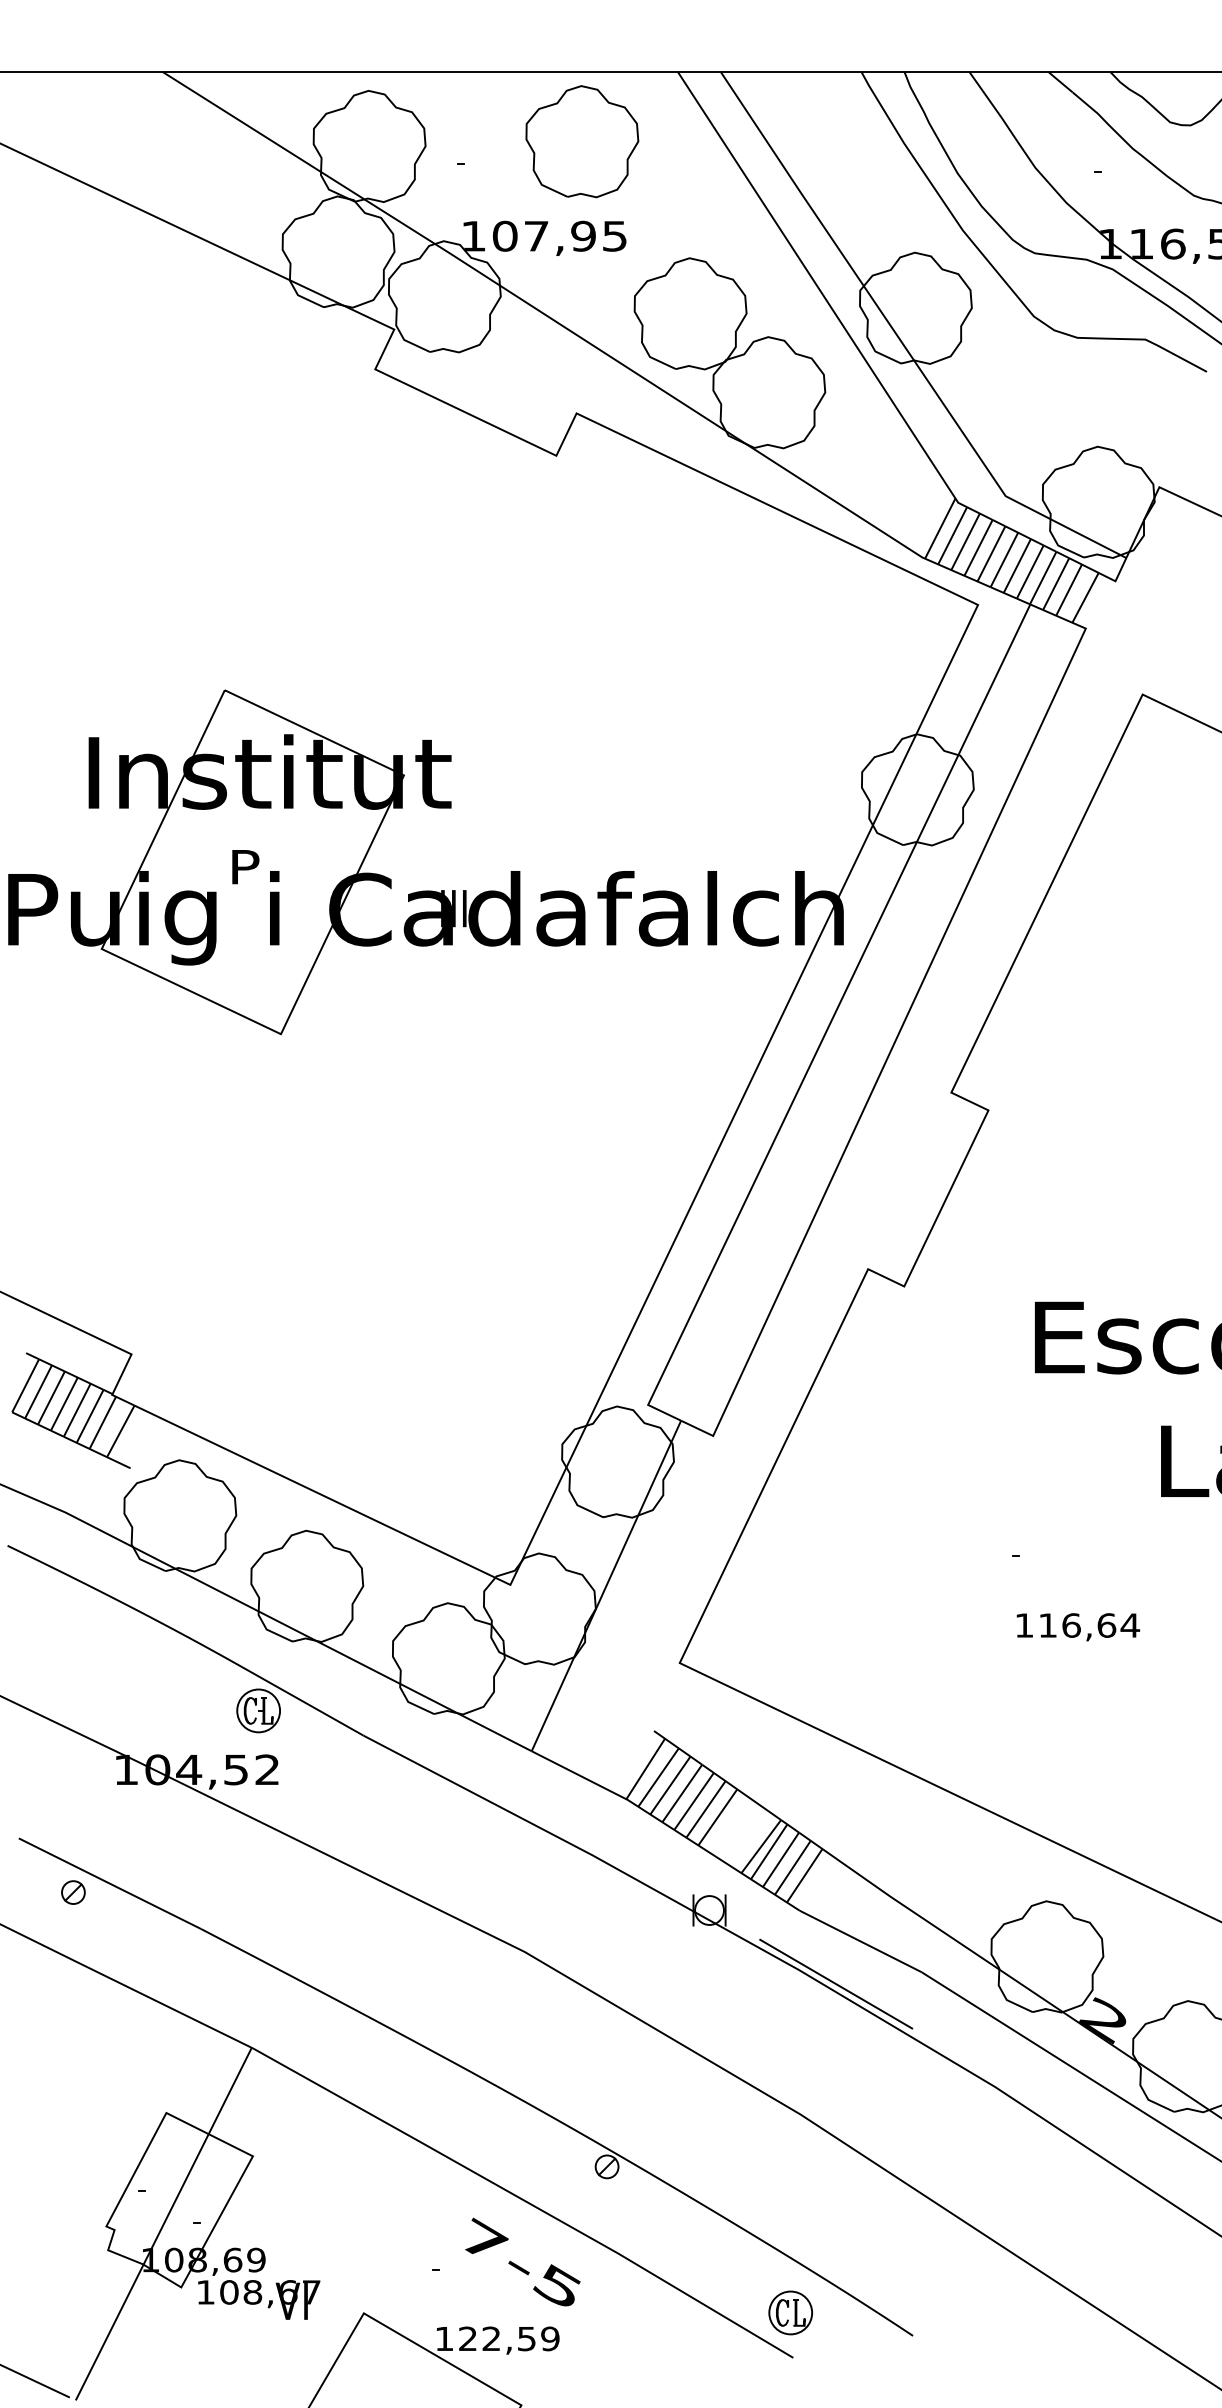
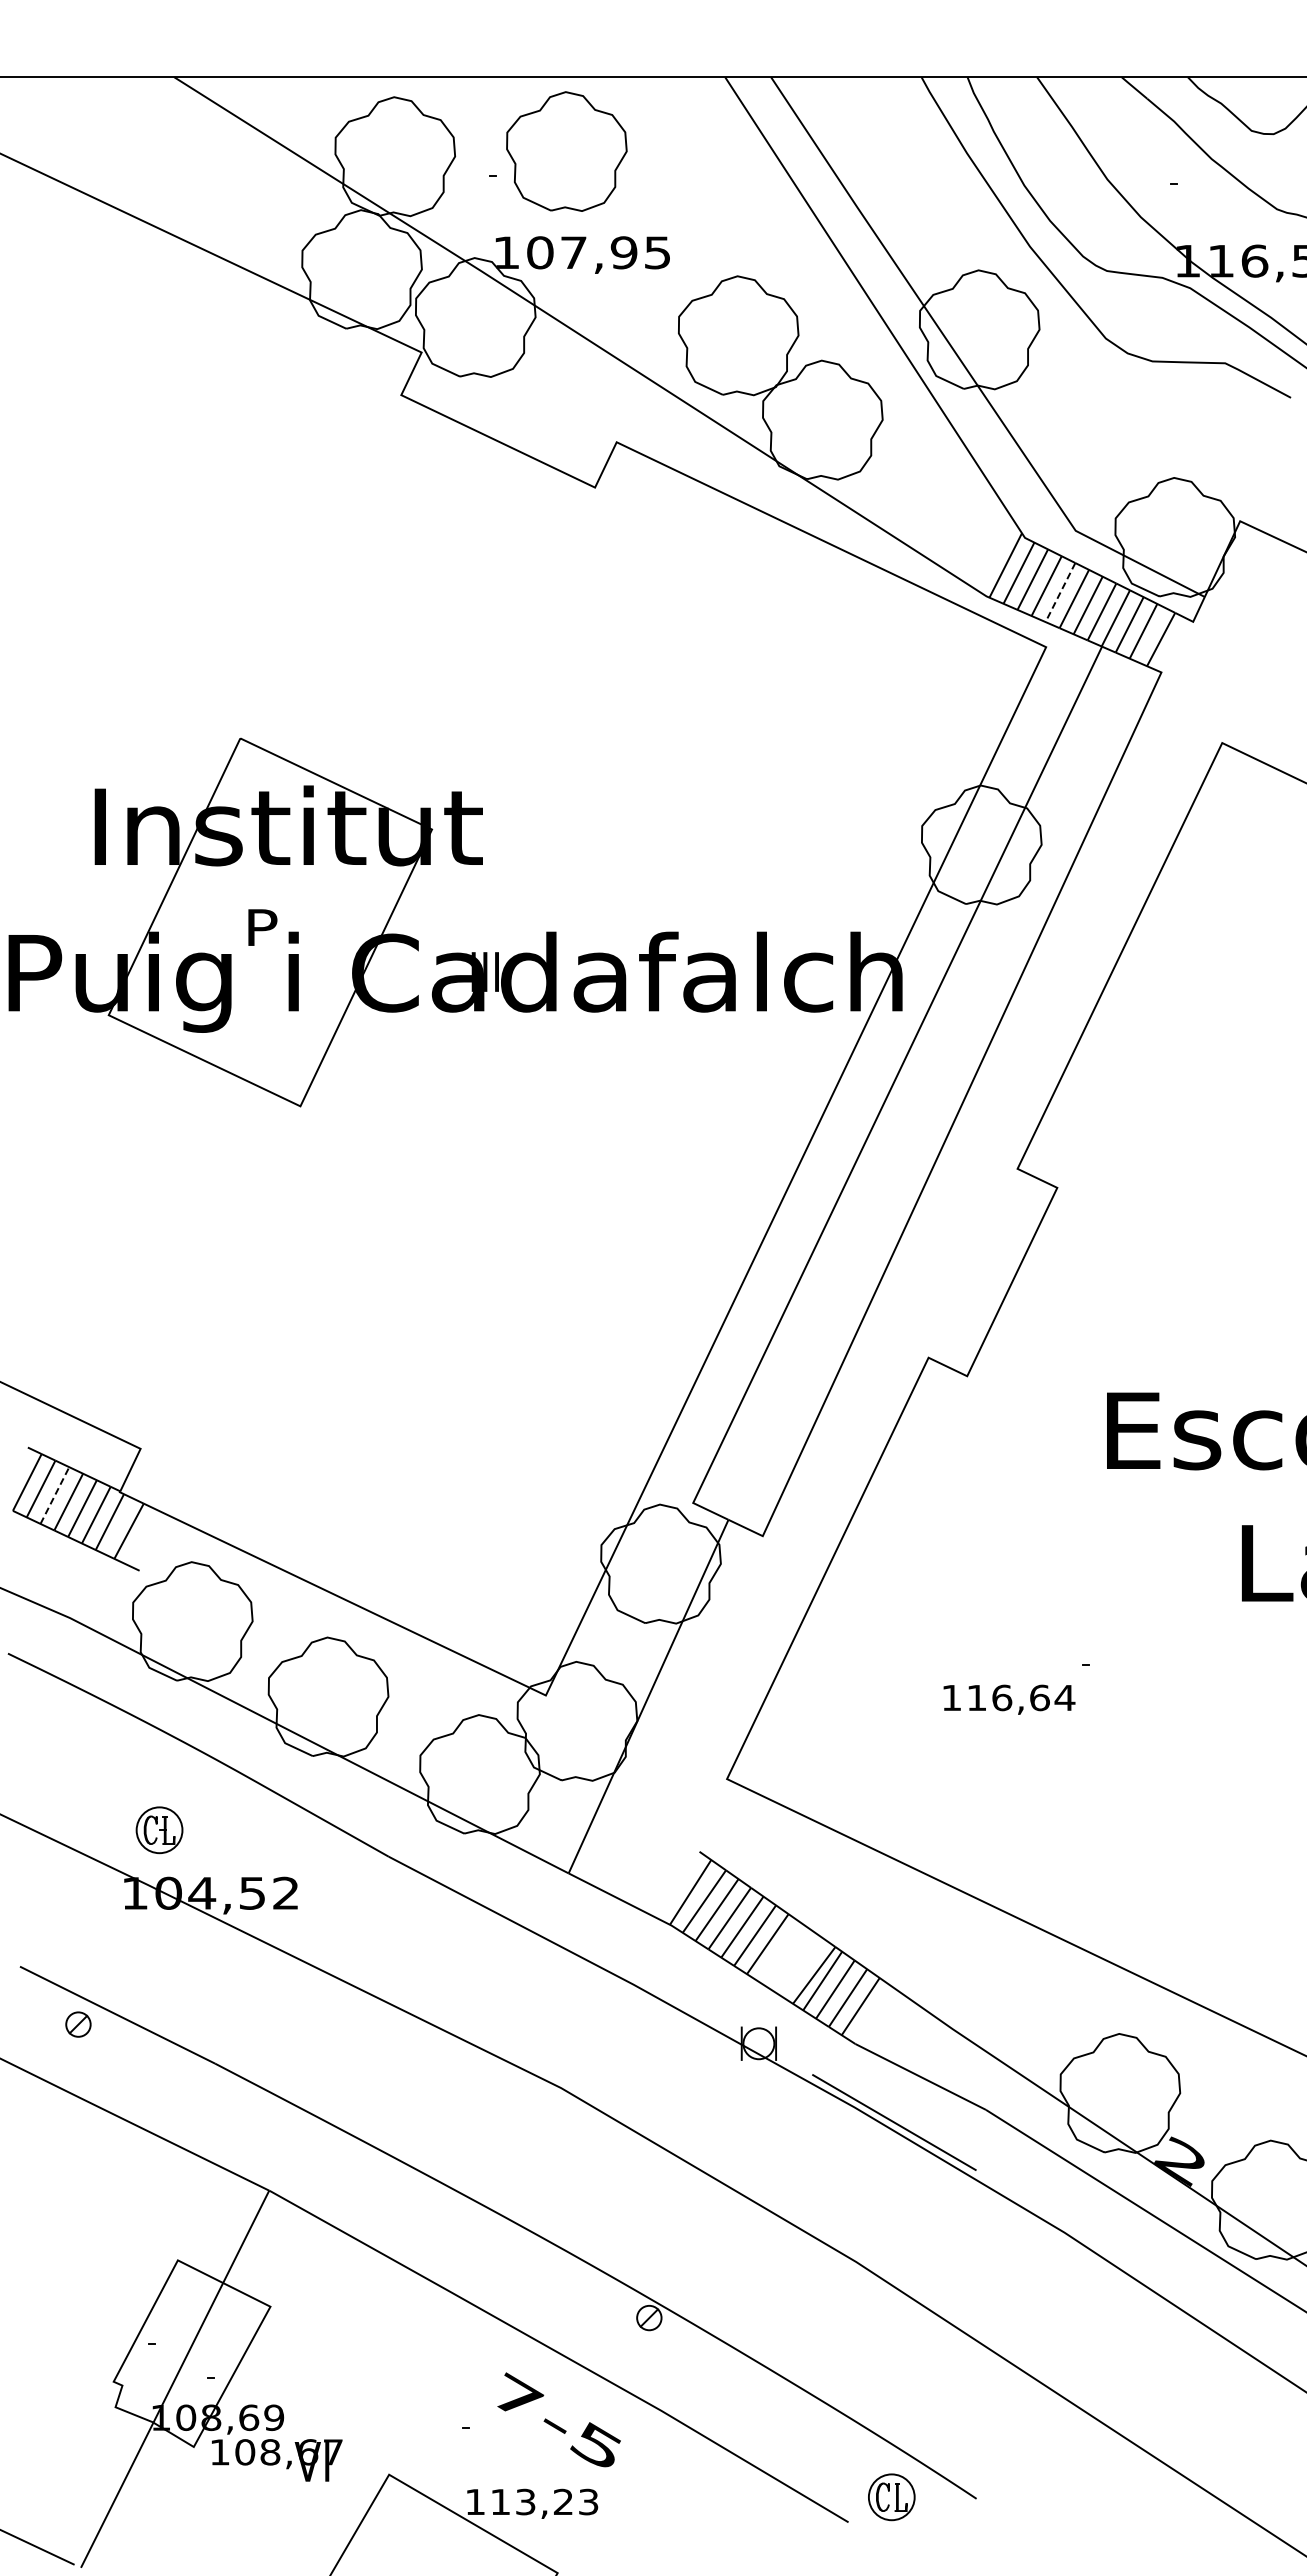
part: (582, 141) -> (566, 151), moved
line: (991, 554) -> (1060, 593), solid -> dashed
line: (51, 1397) -> (54, 1495), solid -> dashed
text: (1078, 1626) -> (1009, 1699), moved
part: (258, 1711) -> (159, 1830), moved
part: (790, 2313) -> (891, 2497), moved
text: (509, 2338) -> (544, 2501), 122,59 -> 113,23

